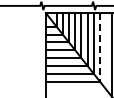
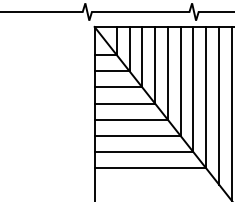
line: (99, 47) -> (205, 97), dashed -> solid
line: (106, 51) -> (219, 106), added

